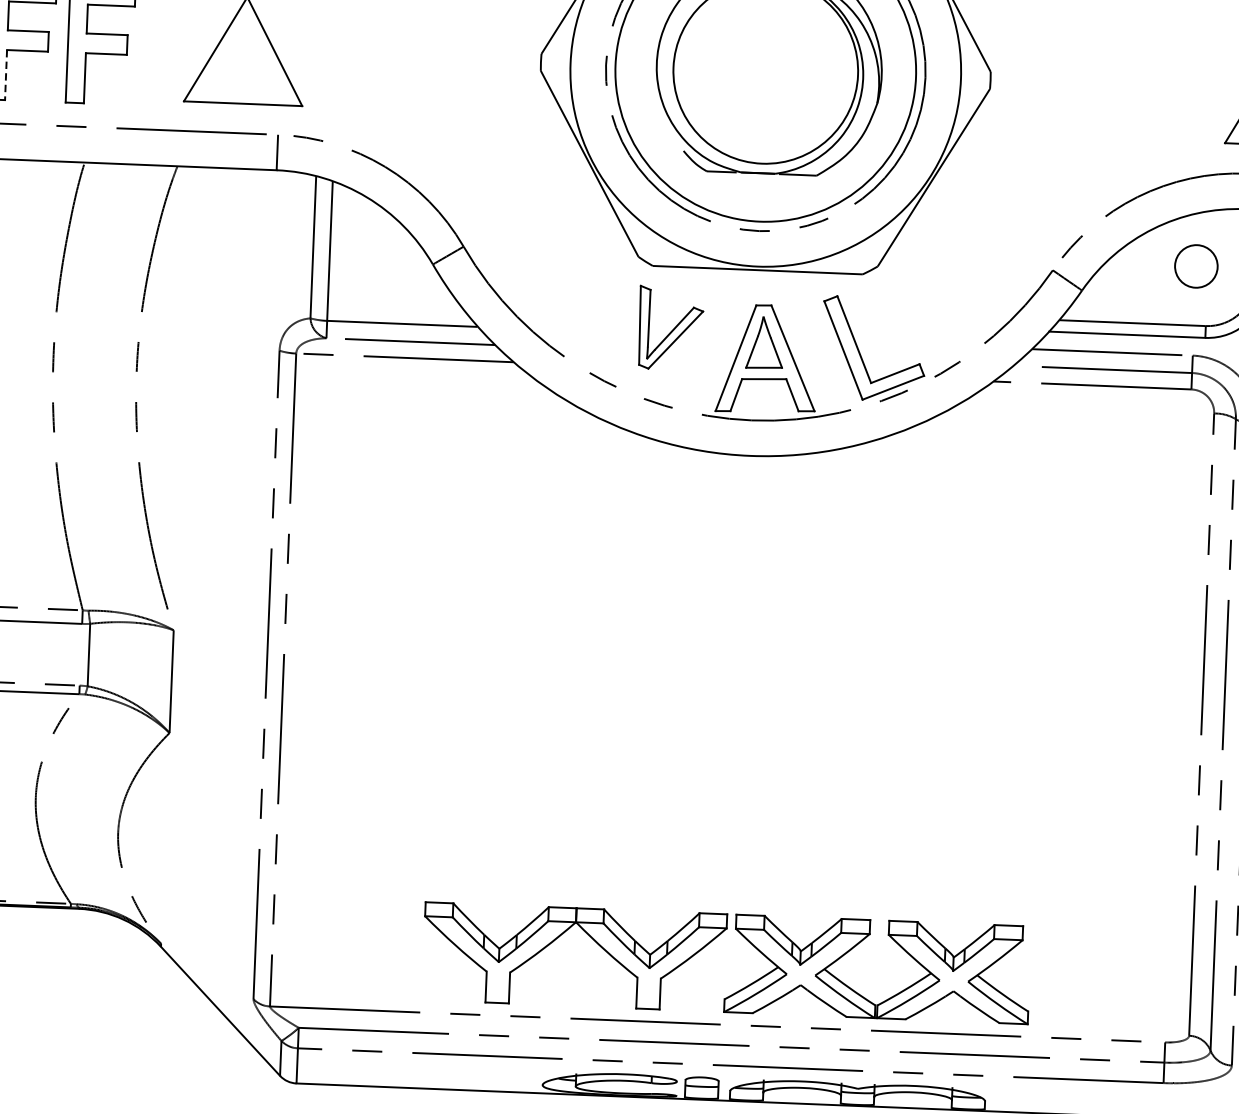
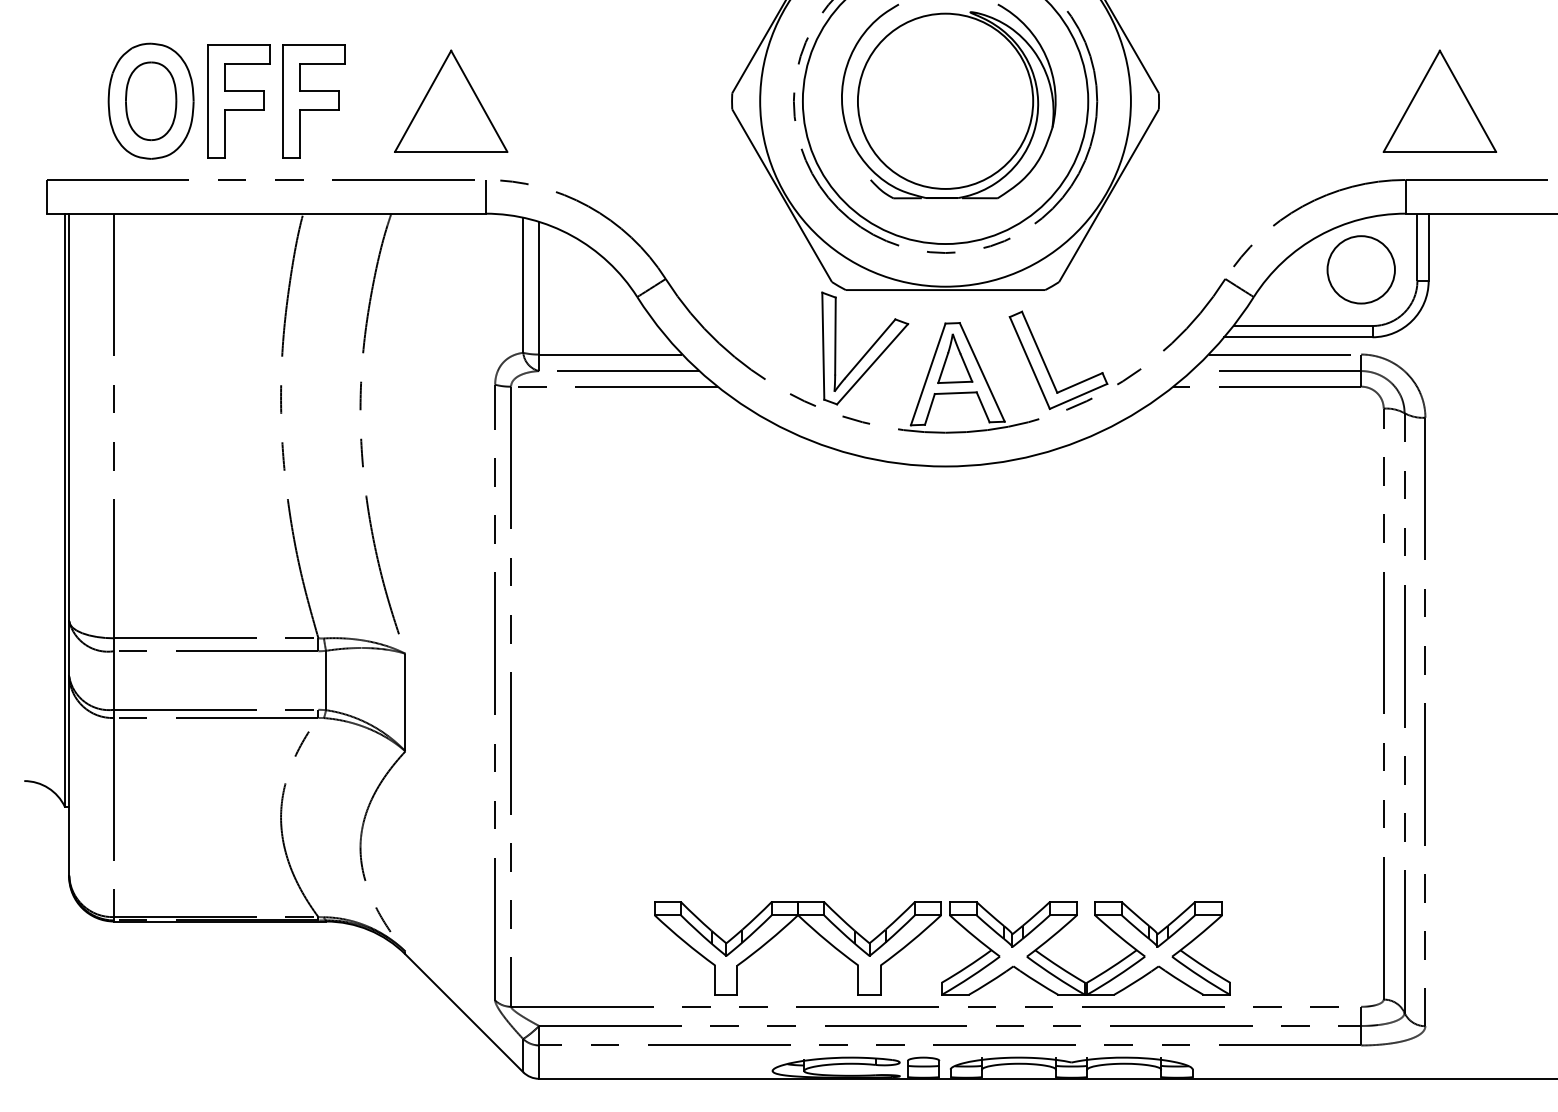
line: (6, 74) -> (225, 133), dashed -> solid
circle: (1195, 266) -> (1360, 269), size x1.67
part: (671, 328) -> (865, 348), size x1.43

